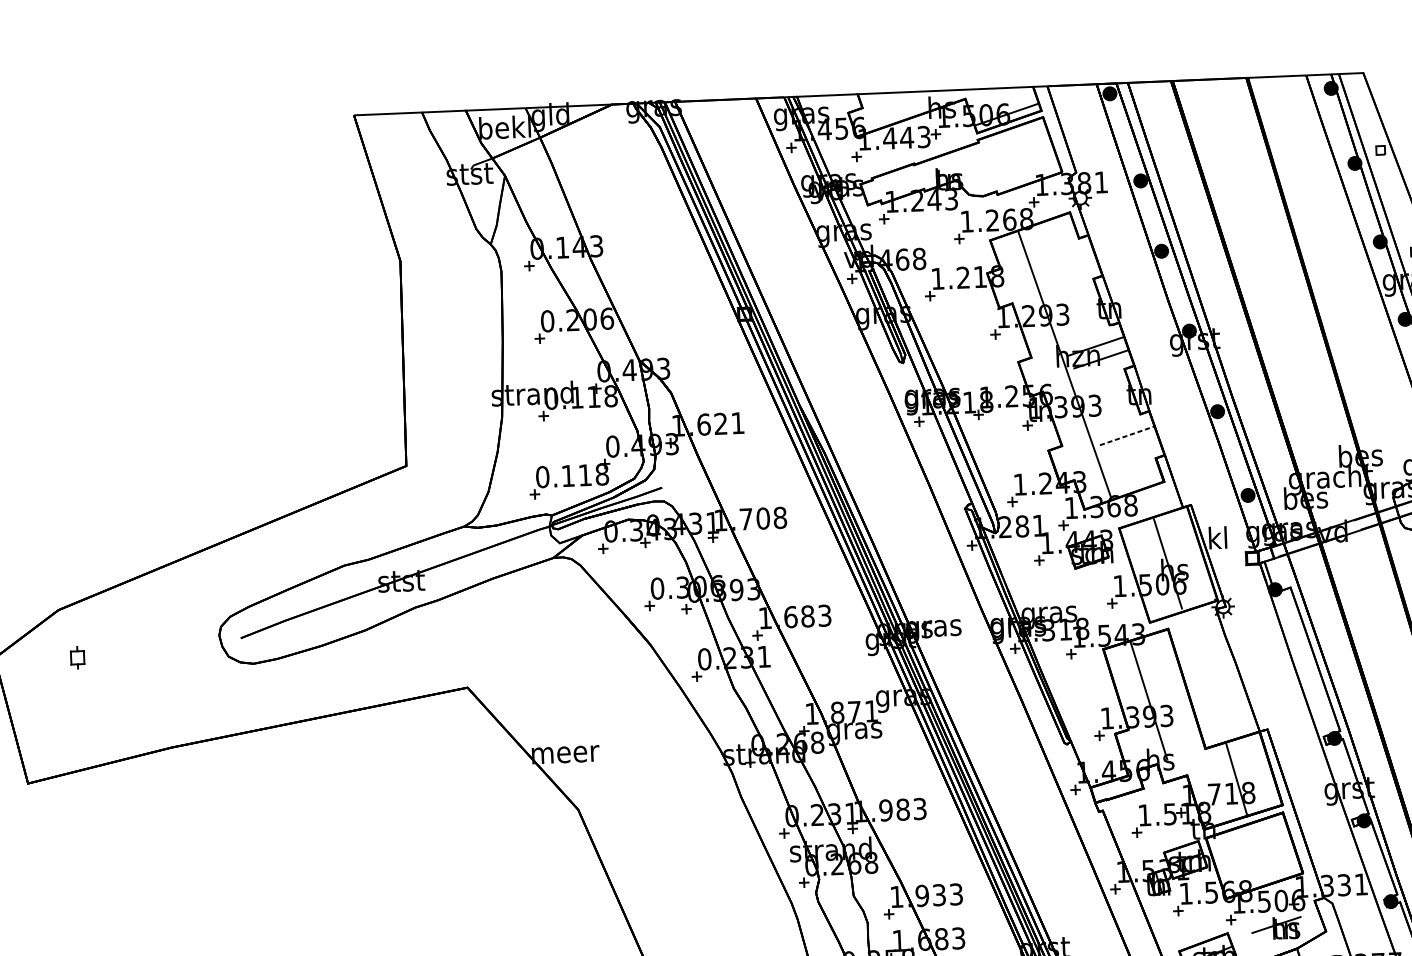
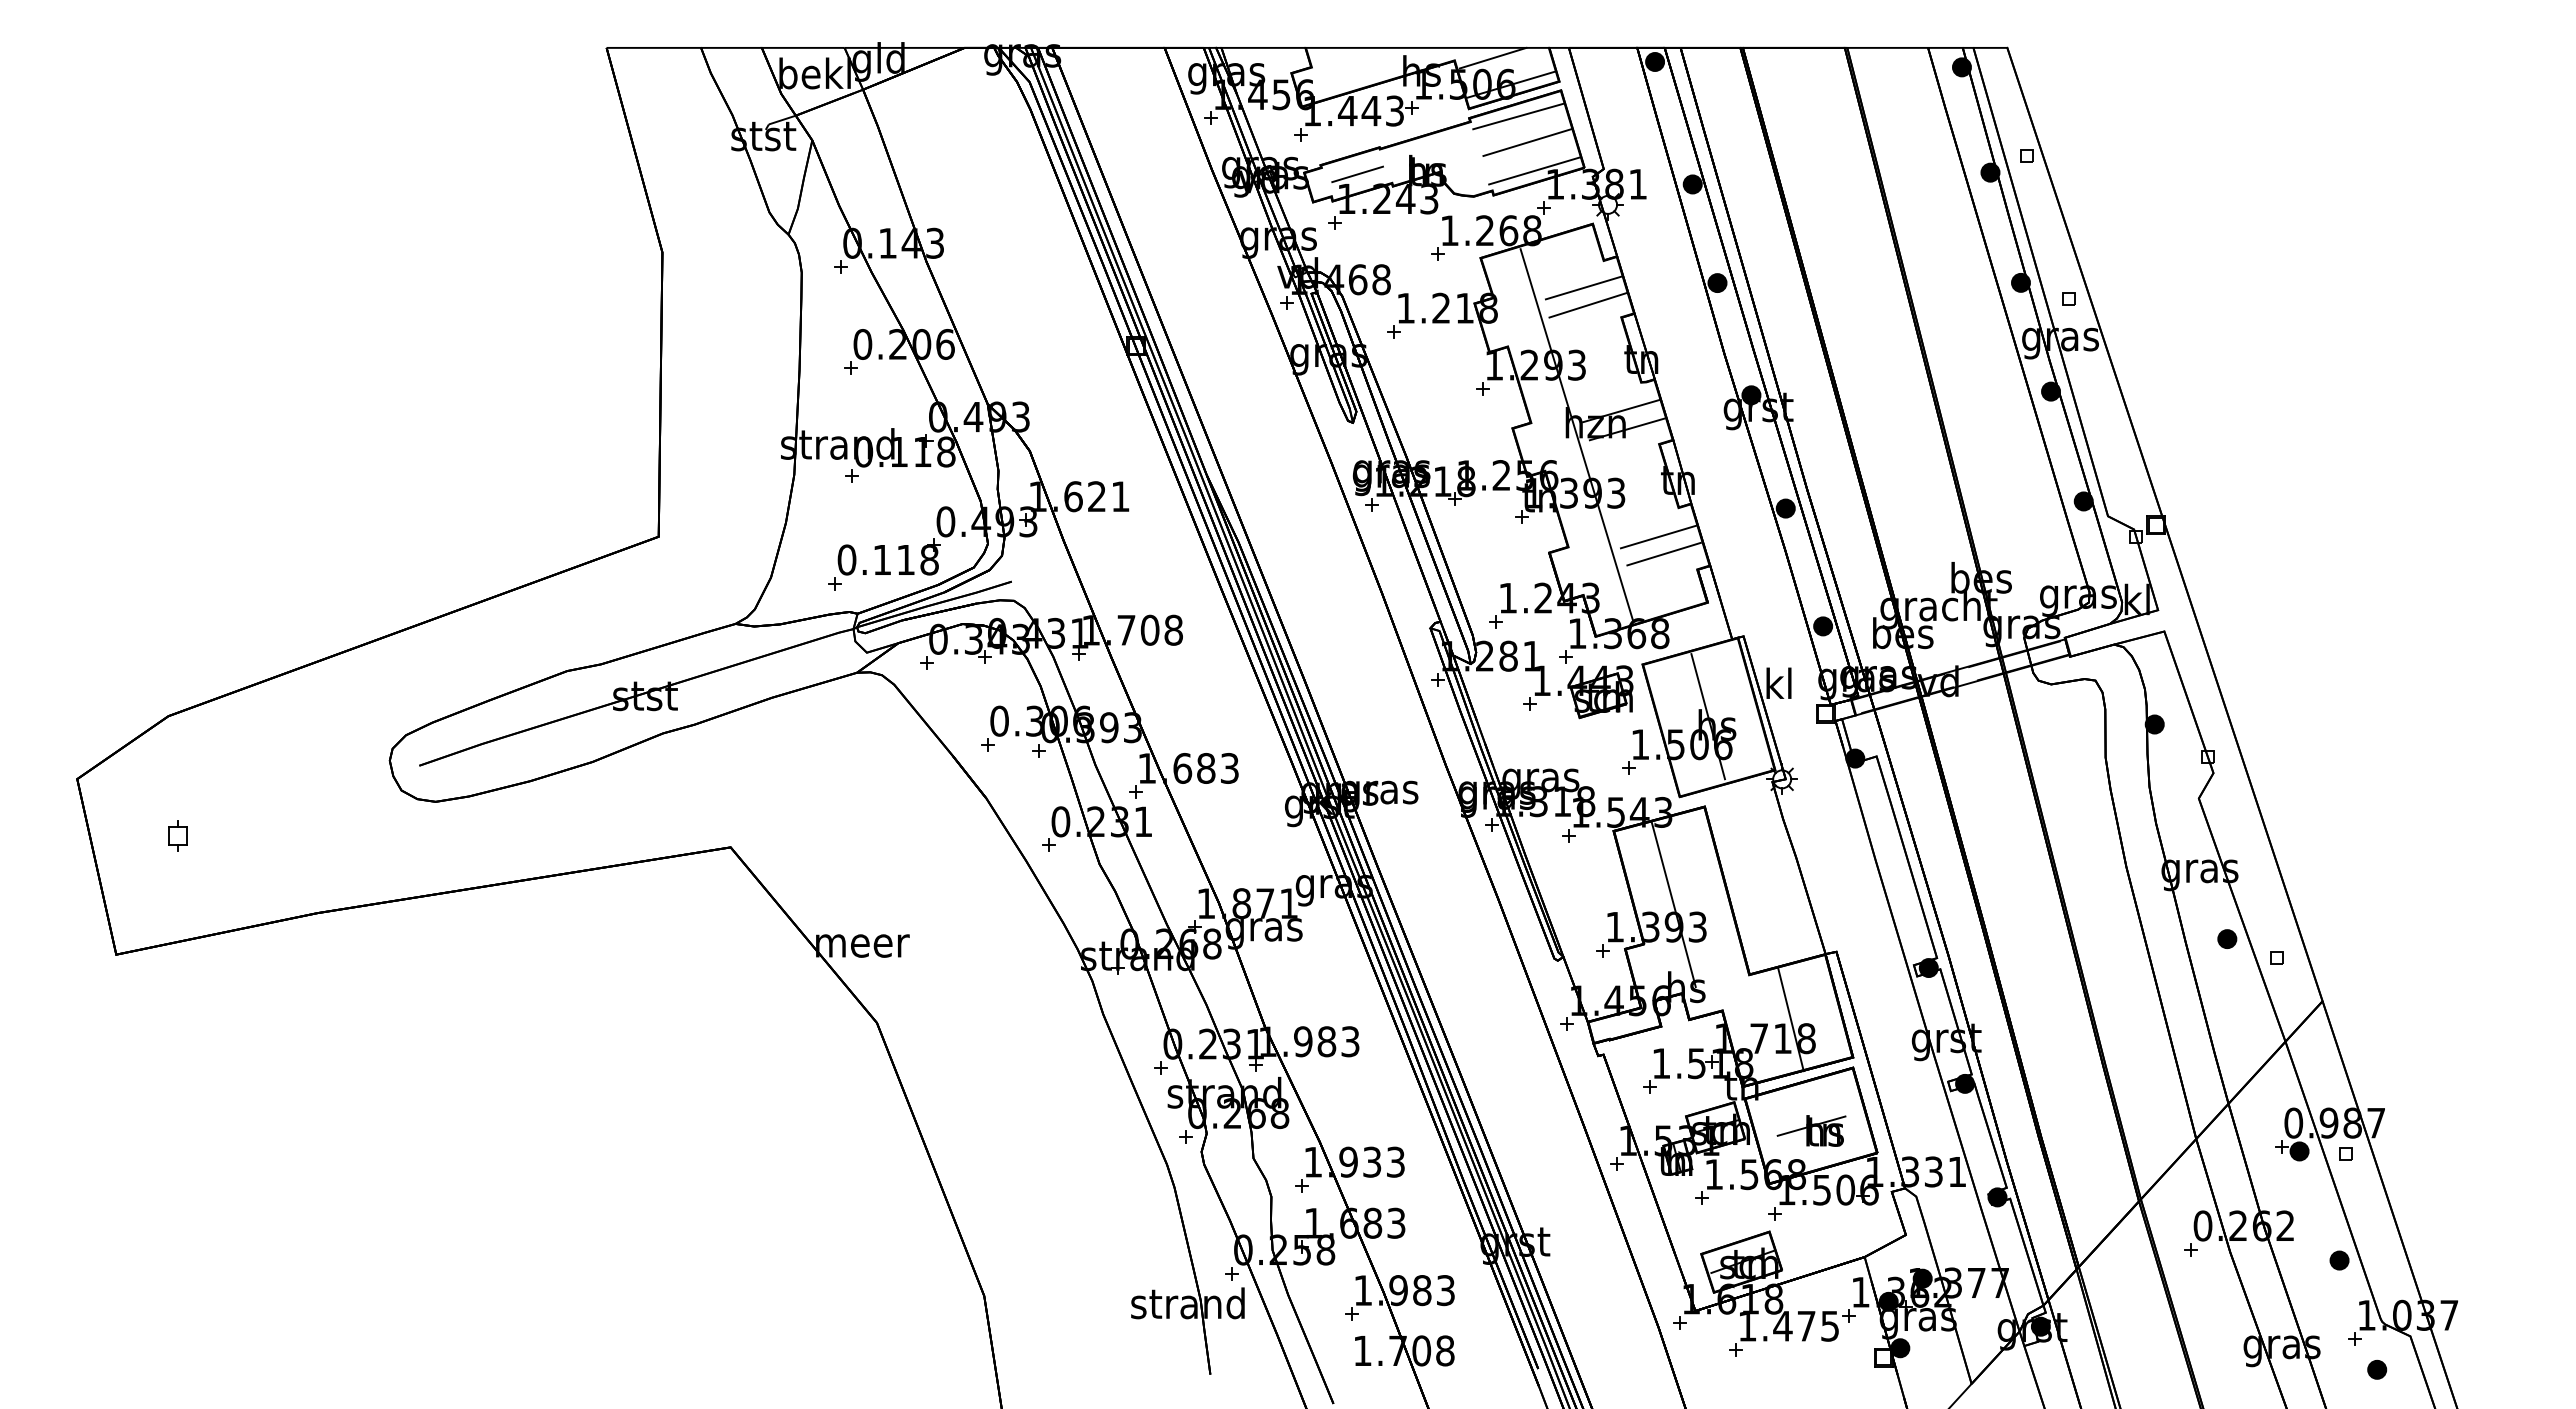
line: (992, 95) -> (1492, 57), added
line: (1013, 137) -> (1518, 116), added
line: (1020, 155) -> (1527, 142), added
line: (1026, 175) -> (1534, 170), added
line: (898, 183) -> (1357, 174), added
line: (1065, 258) -> (1583, 287), added
line: (1068, 270) -> (1587, 304), added
line: (1126, 435) -> (1658, 536), dashed -> solid
line: (1130, 447) -> (1663, 553), added
part: (77, 657) -> (177, 835), moved
part: (1276, 928) -> (1811, 1130), moved

